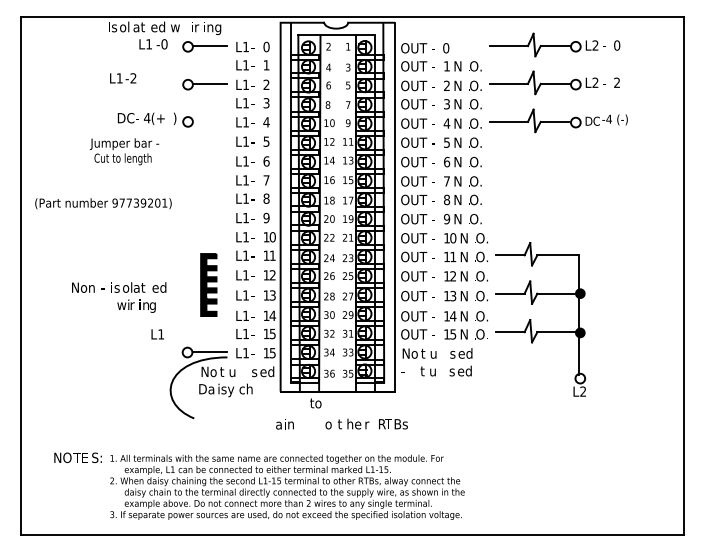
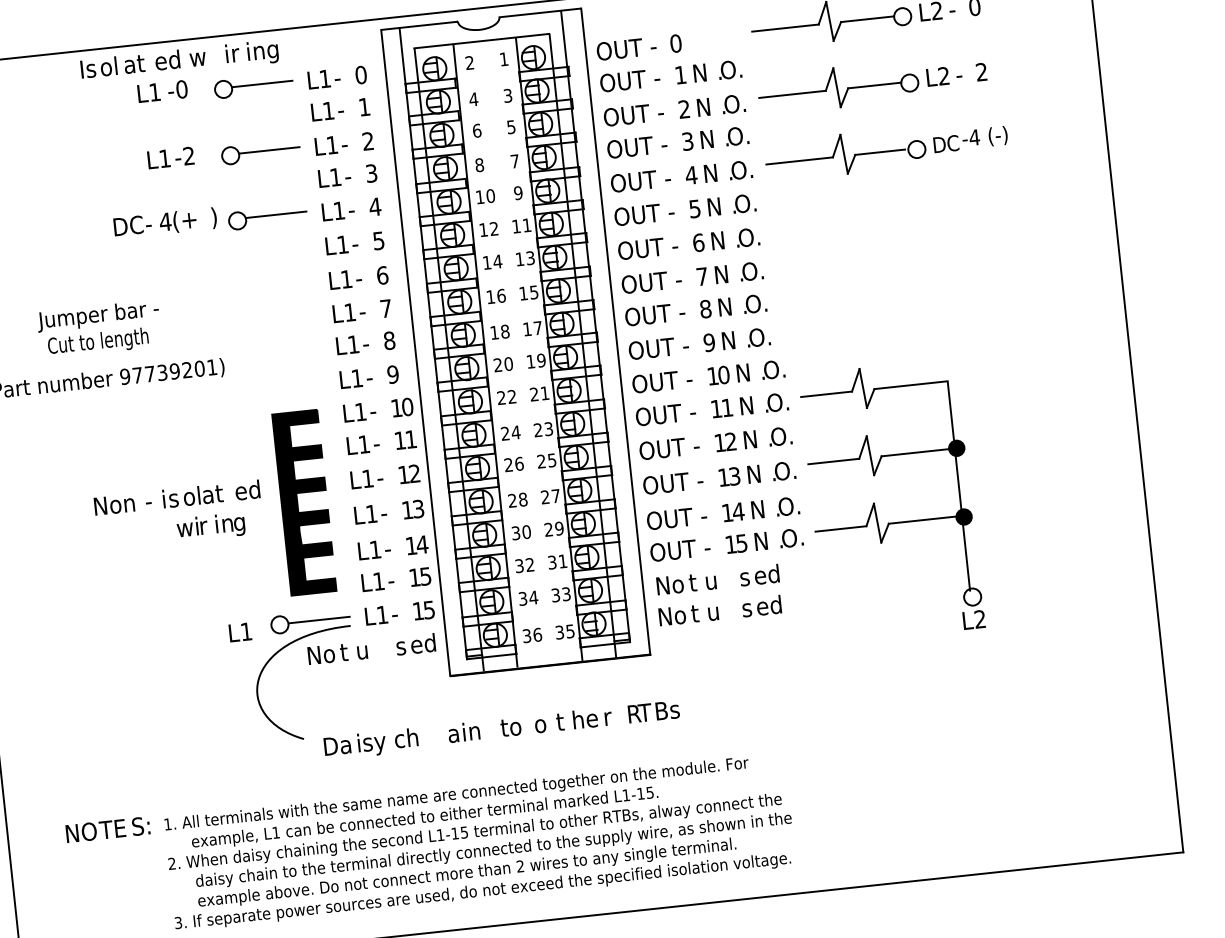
text: (123, 78) -> (171, 158), moved
line: (210, 120) -> (276, 214), added
text: (124, 151) -> (99, 328), moved
part: (208, 284) -> (303, 501), size x1.67
text: (119, 297) -> (179, 515), moved
text: (157, 334) -> (239, 632), moved
text: (409, 371) -> (672, 616), - -> No
text: (225, 390) -> (370, 744), moved
text: (315, 403) -> (510, 727), moved

